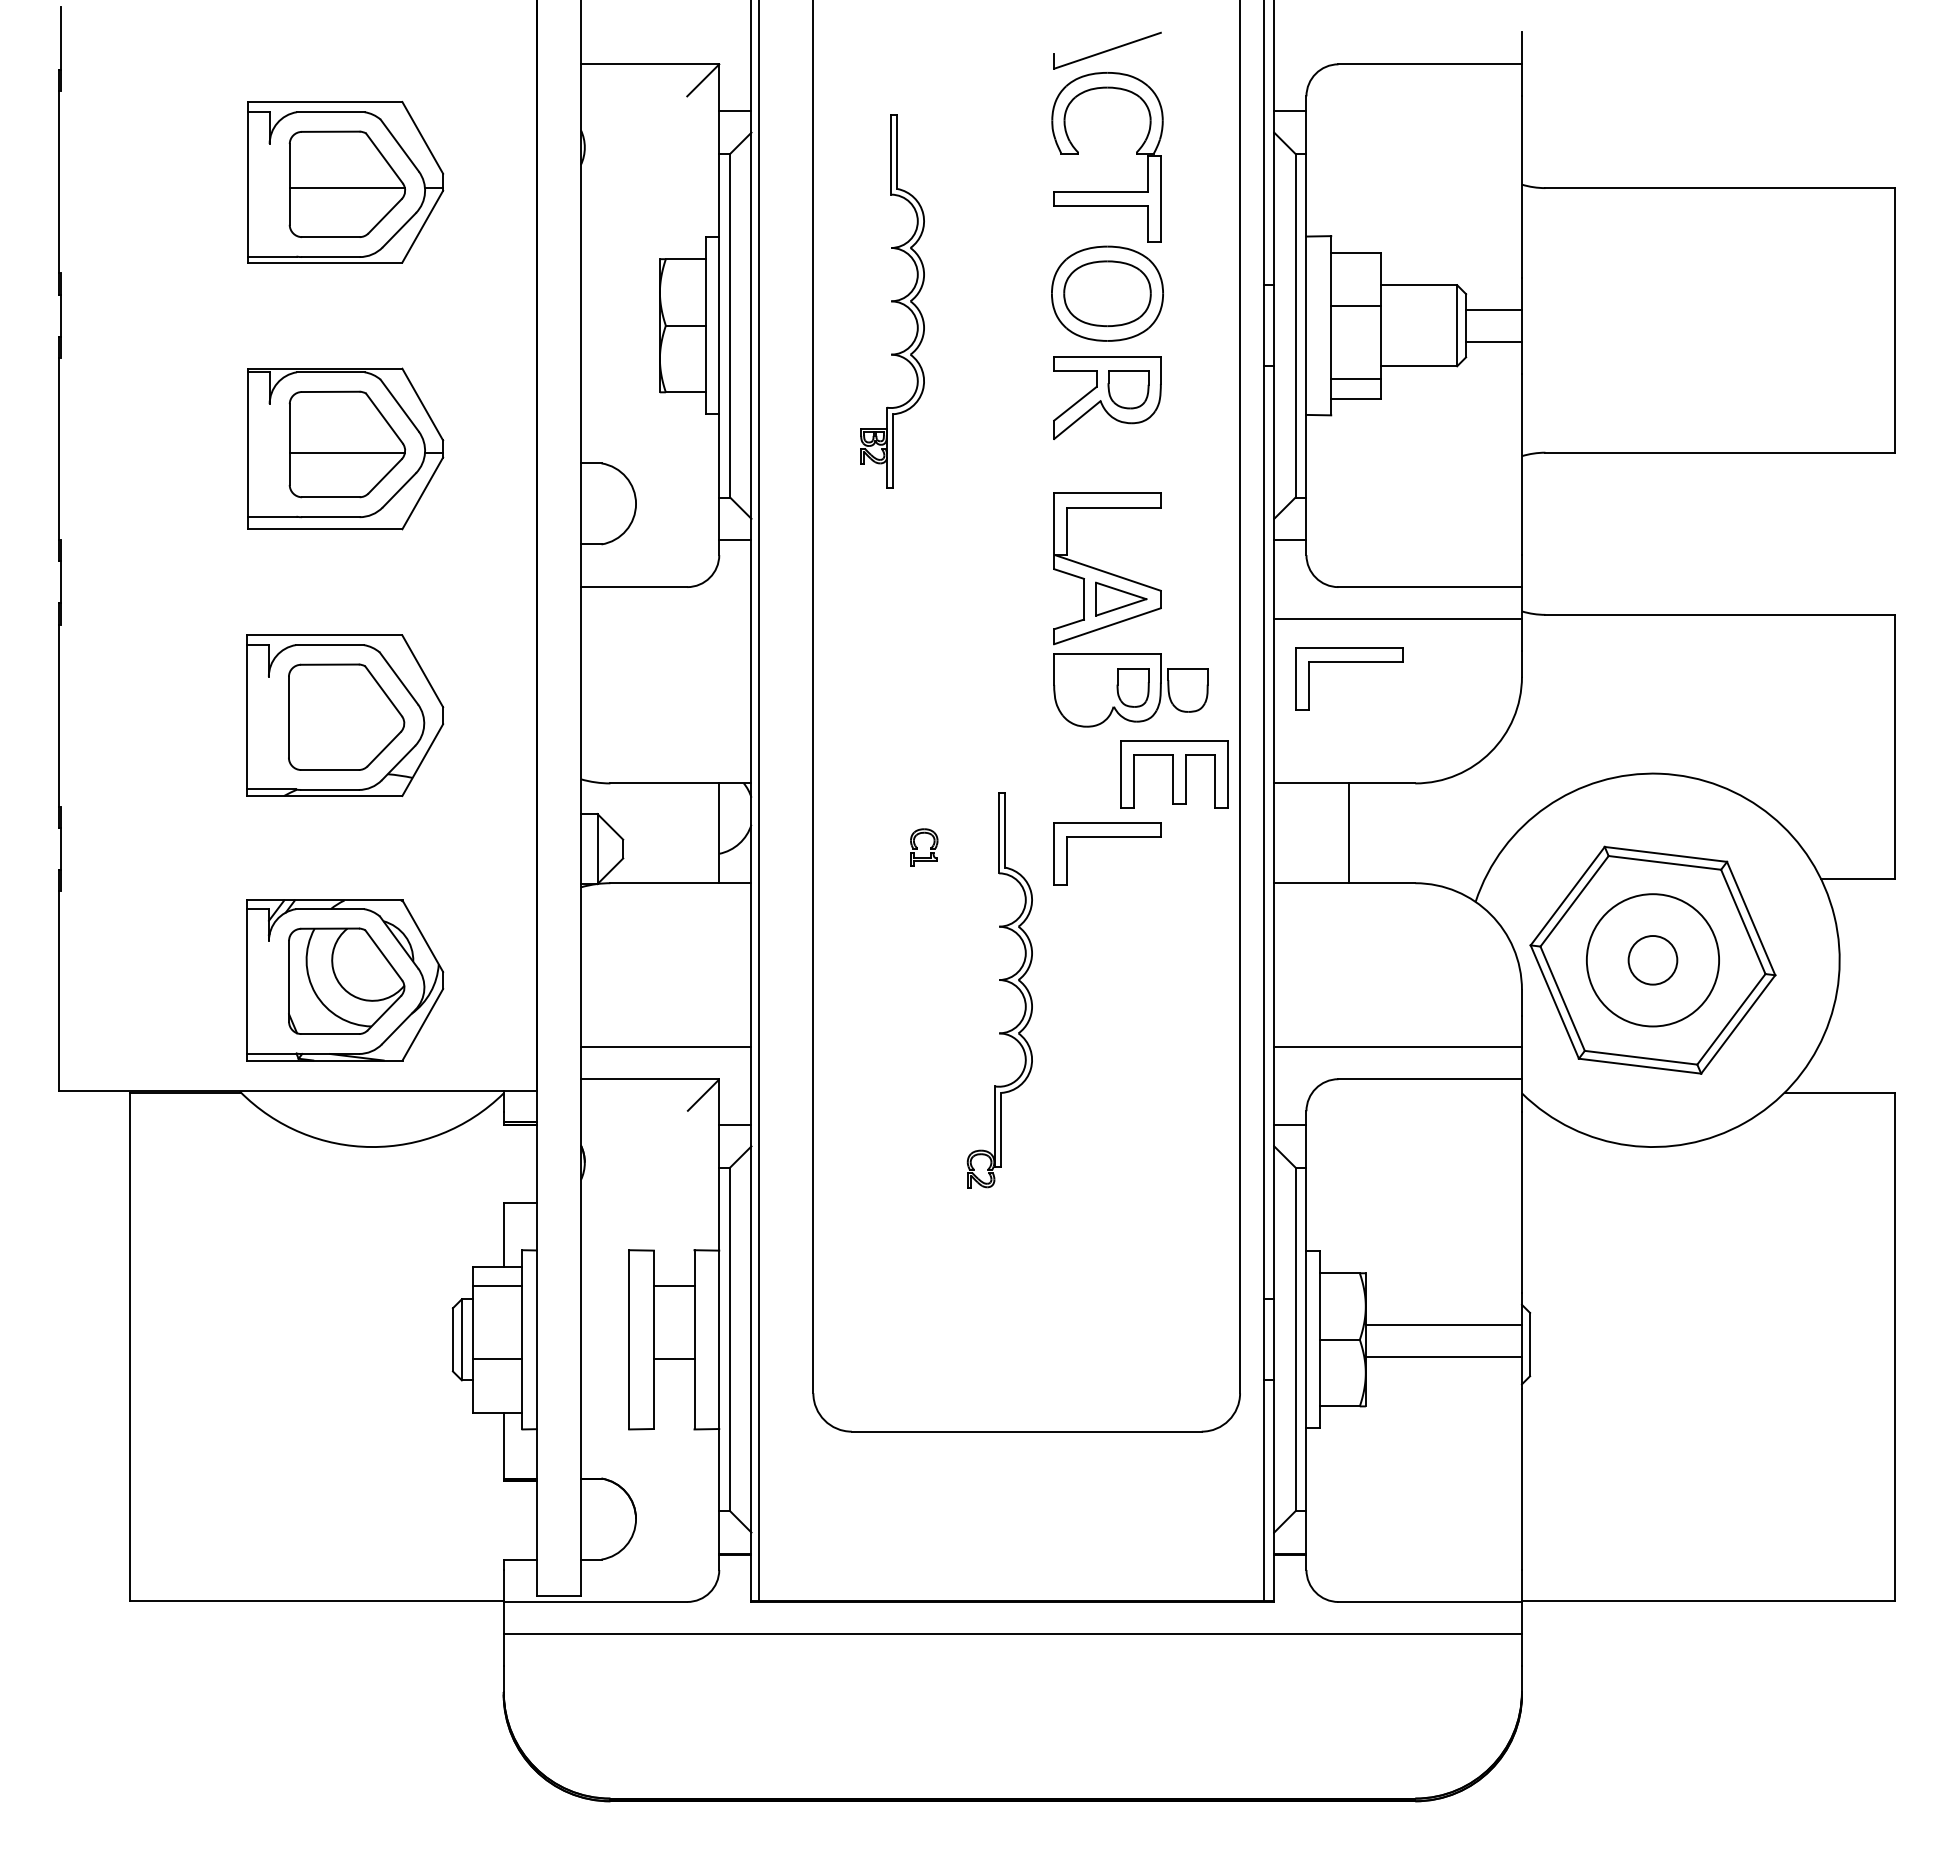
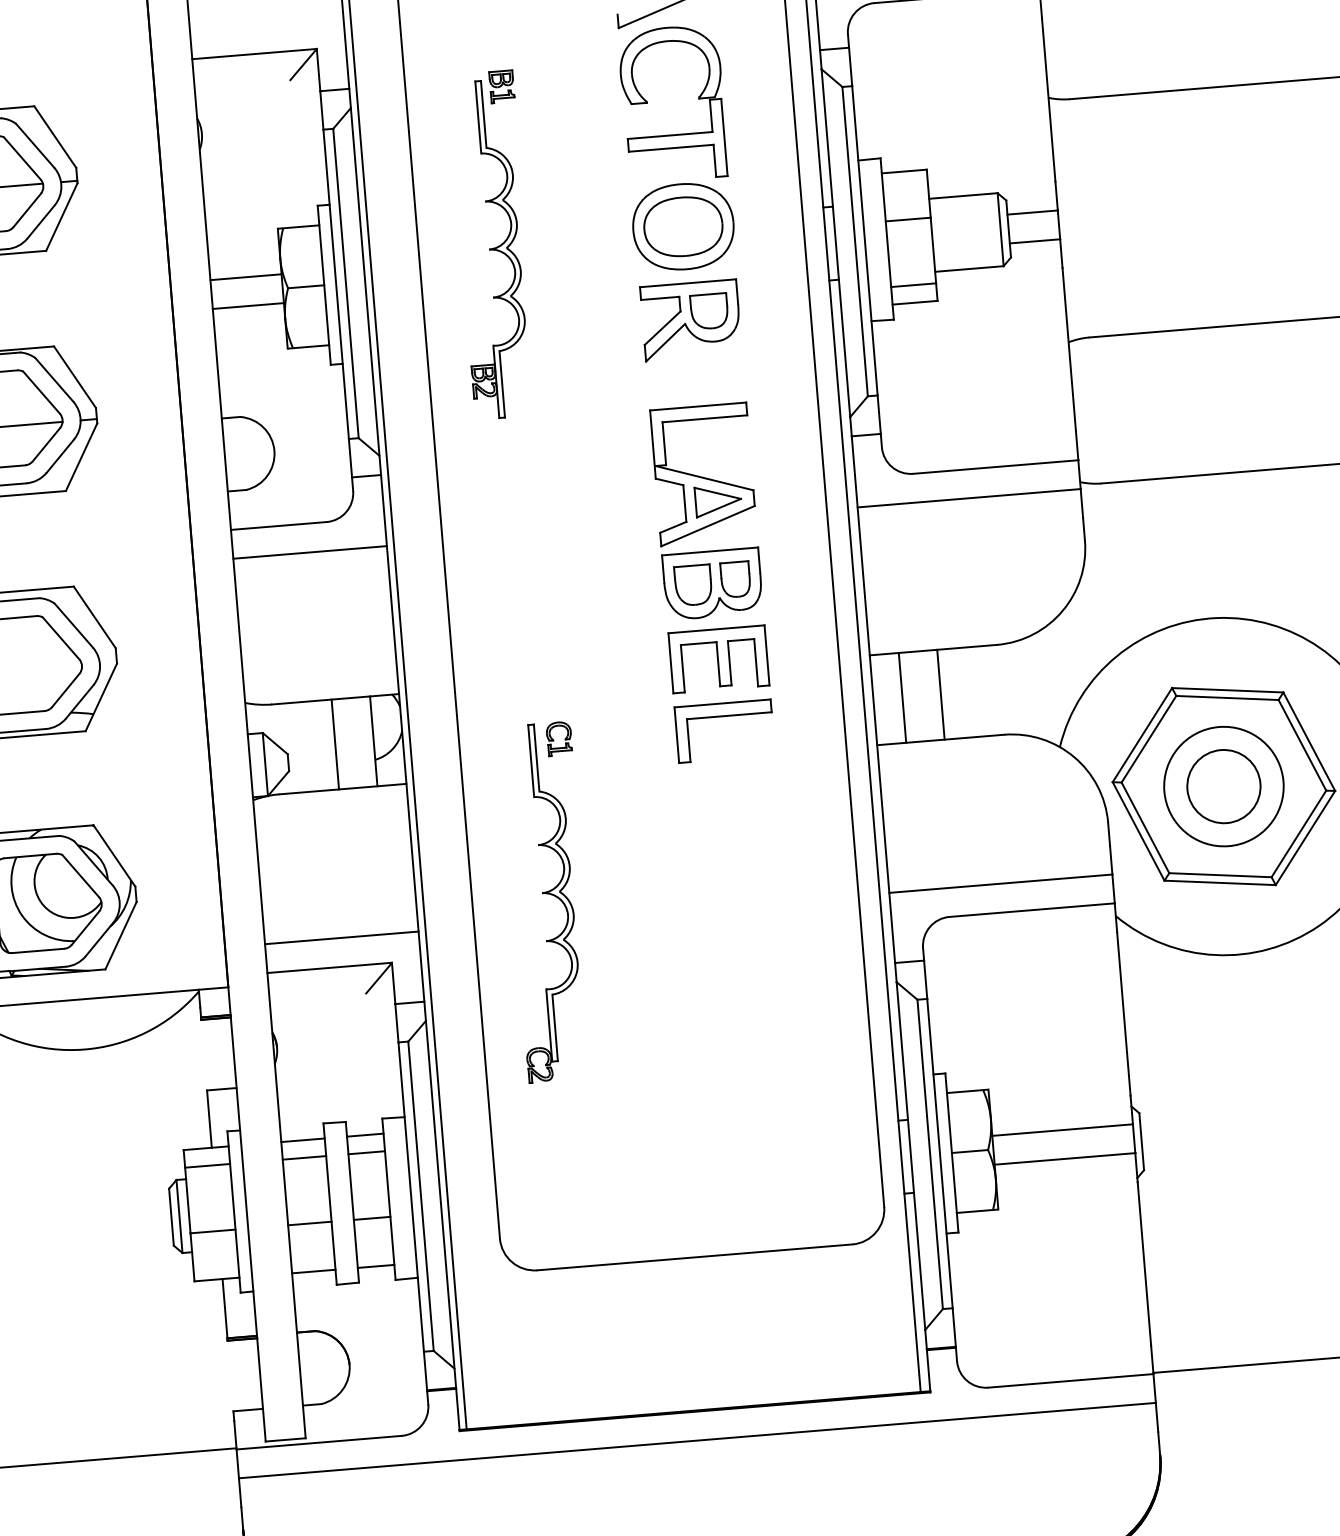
part: (919, 122) -> (501, 86), added
line: (619, 309) -> (245, 277), added
line: (619, 341) -> (247, 305), added
line: (665, 619) -> (309, 552), added
part: (1349, 662) -> (928, 540), removed
part: (1187, 690) -> (692, 585), moved
part: (1174, 774) -> (718, 659), moved
line: (676, 833) -> (335, 744), added
line: (1306, 833) -> (902, 698), added
circle: (1652, 959) -> (1223, 785), size x1.67
part: (1002, 981) -> (545, 894), moved
line: (604, 1266) -> (302, 1139), added
line: (673, 1266) -> (364, 1134), added
line: (604, 1286) -> (303, 1157), added
line: (604, 1359) -> (309, 1223), added
line: (604, 1412) -> (313, 1271), added
line: (673, 1412) -> (375, 1266), added

